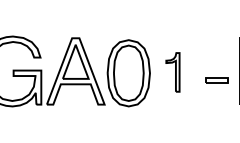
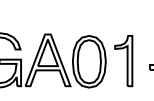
part: (172, 72) -> (123, 61), size x1.67

